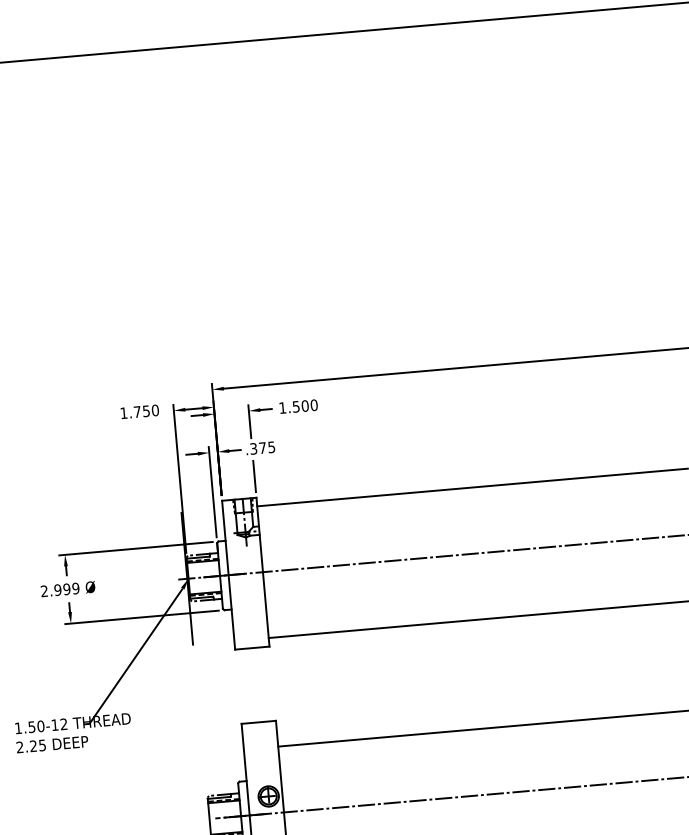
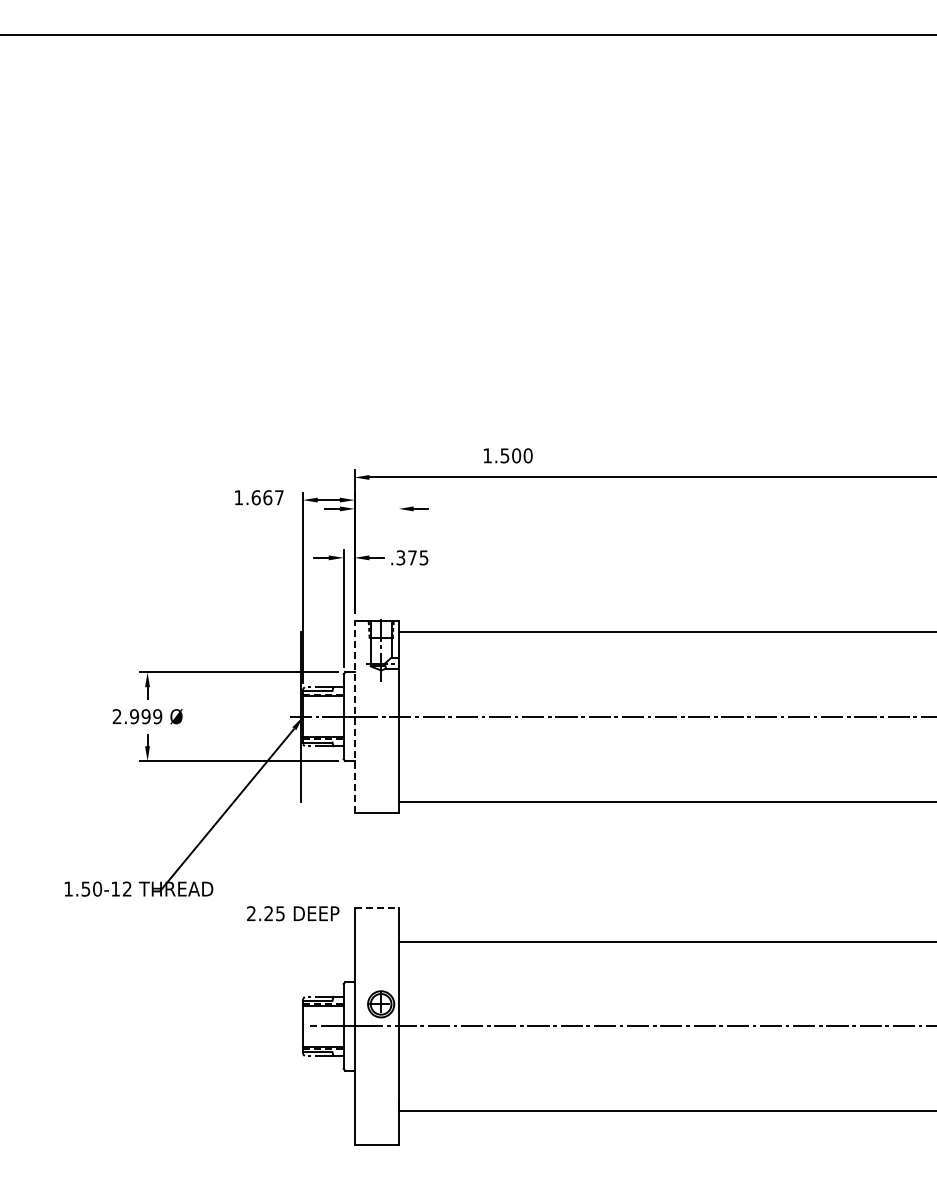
text: (298, 406) -> (508, 455), moved
text: (146, 411) -> (267, 497), 1.750 -> 1.667
line: (249, 421) -> (398, 522), removed
line: (254, 476) -> (398, 593), removed
line: (228, 575) -> (354, 716), solid -> dashed
line: (259, 722) -> (377, 908), solid -> dashed
text: (52, 744) -> (293, 913), moved

